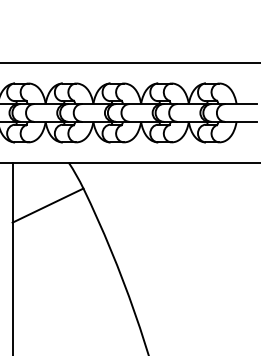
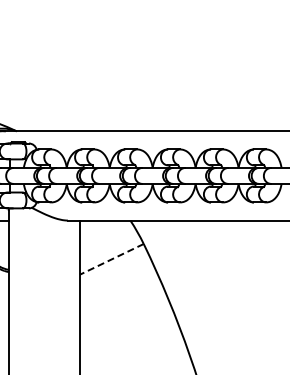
line: (47, 205) -> (111, 259), solid -> dashed

